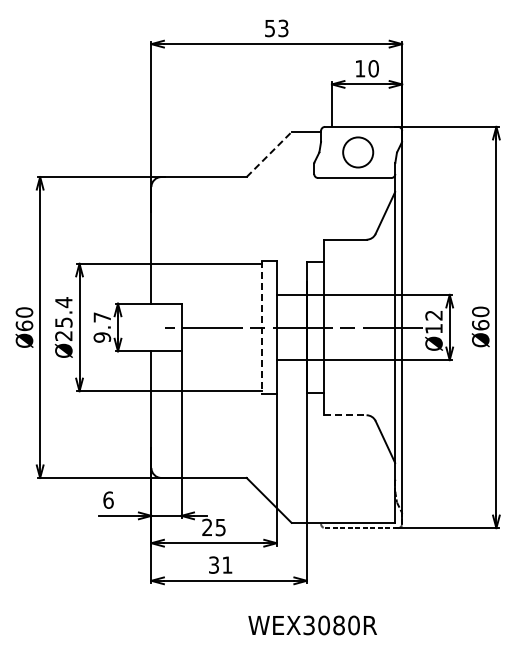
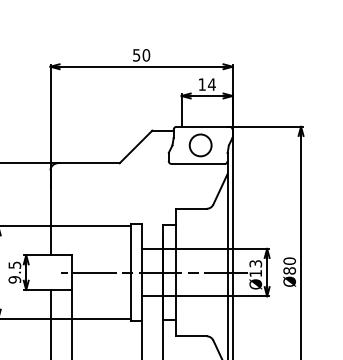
text: (283, 28) -> (146, 55), 53 -> 50
text: (373, 68) -> (211, 84), 10 -> 14
line: (269, 154) -> (136, 146), dashed -> solid
text: (433, 315) -> (255, 263), Ø12 -> Ø13
text: (102, 317) -> (14, 265), 9.7 -> 9.5
text: (480, 325) -> (289, 271), Ø60 -> Ø80
line: (261, 328) -> (130, 273), dashed -> solid
line: (345, 415) -> (191, 336), dashed -> solid

